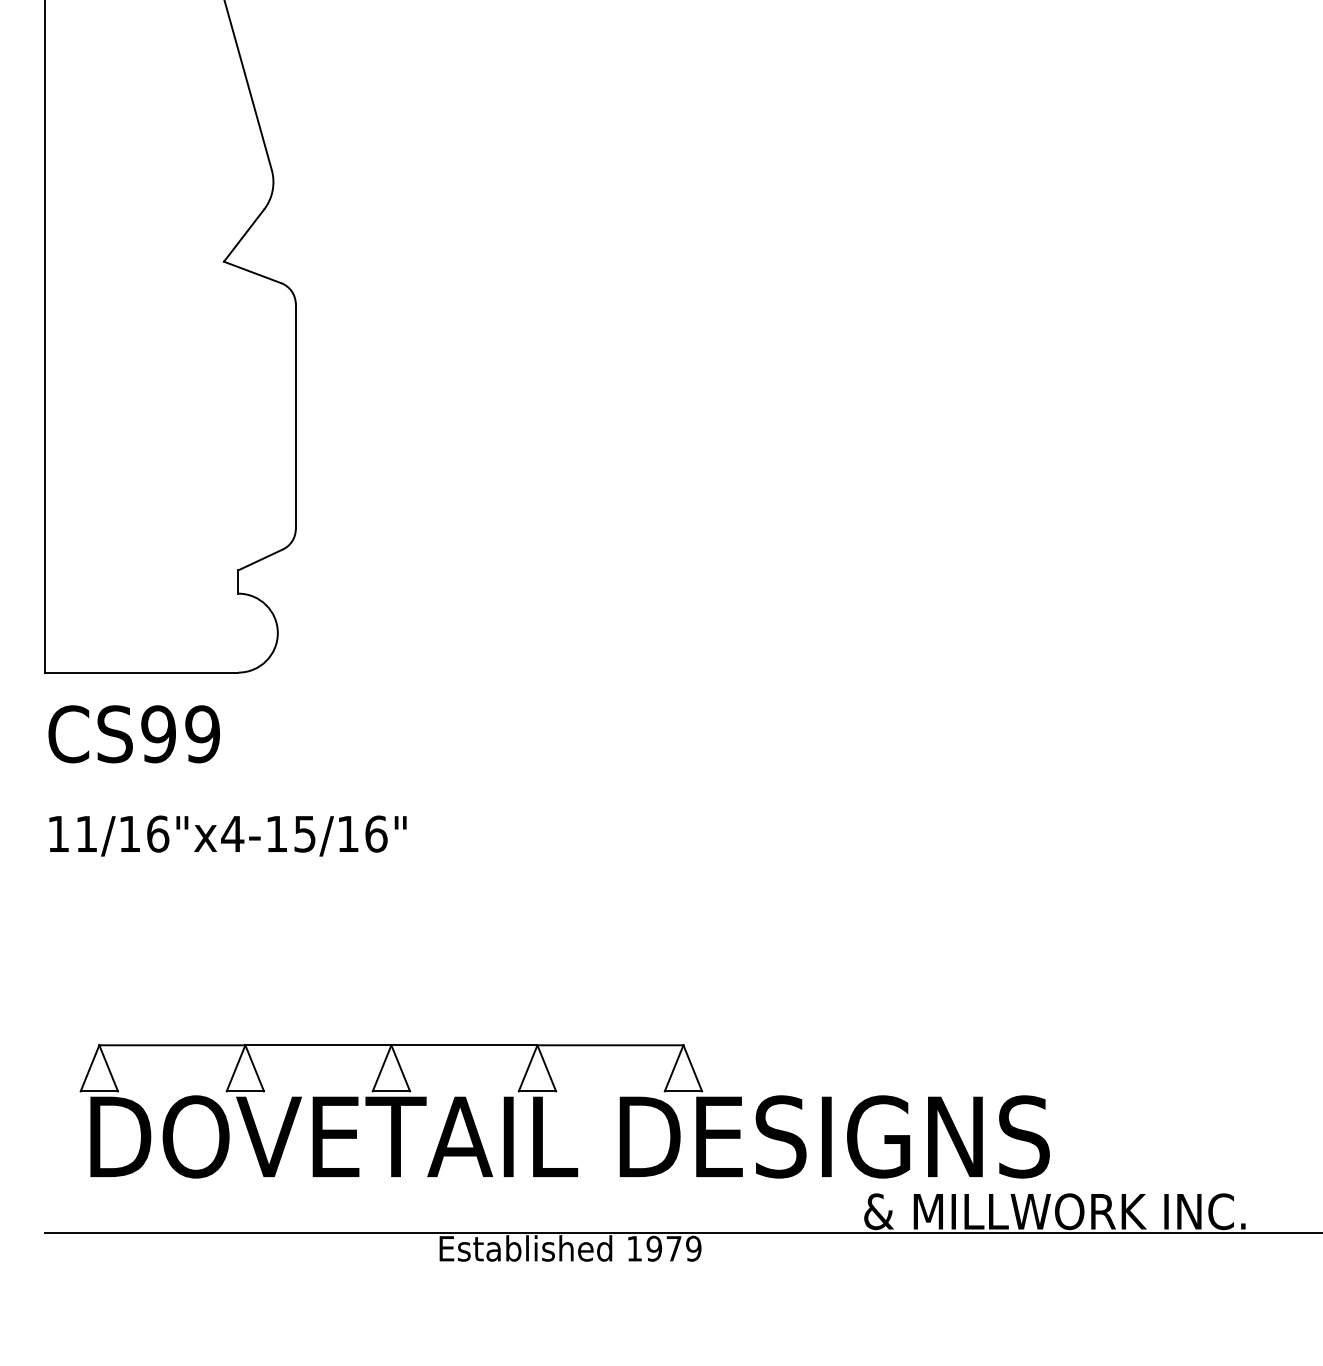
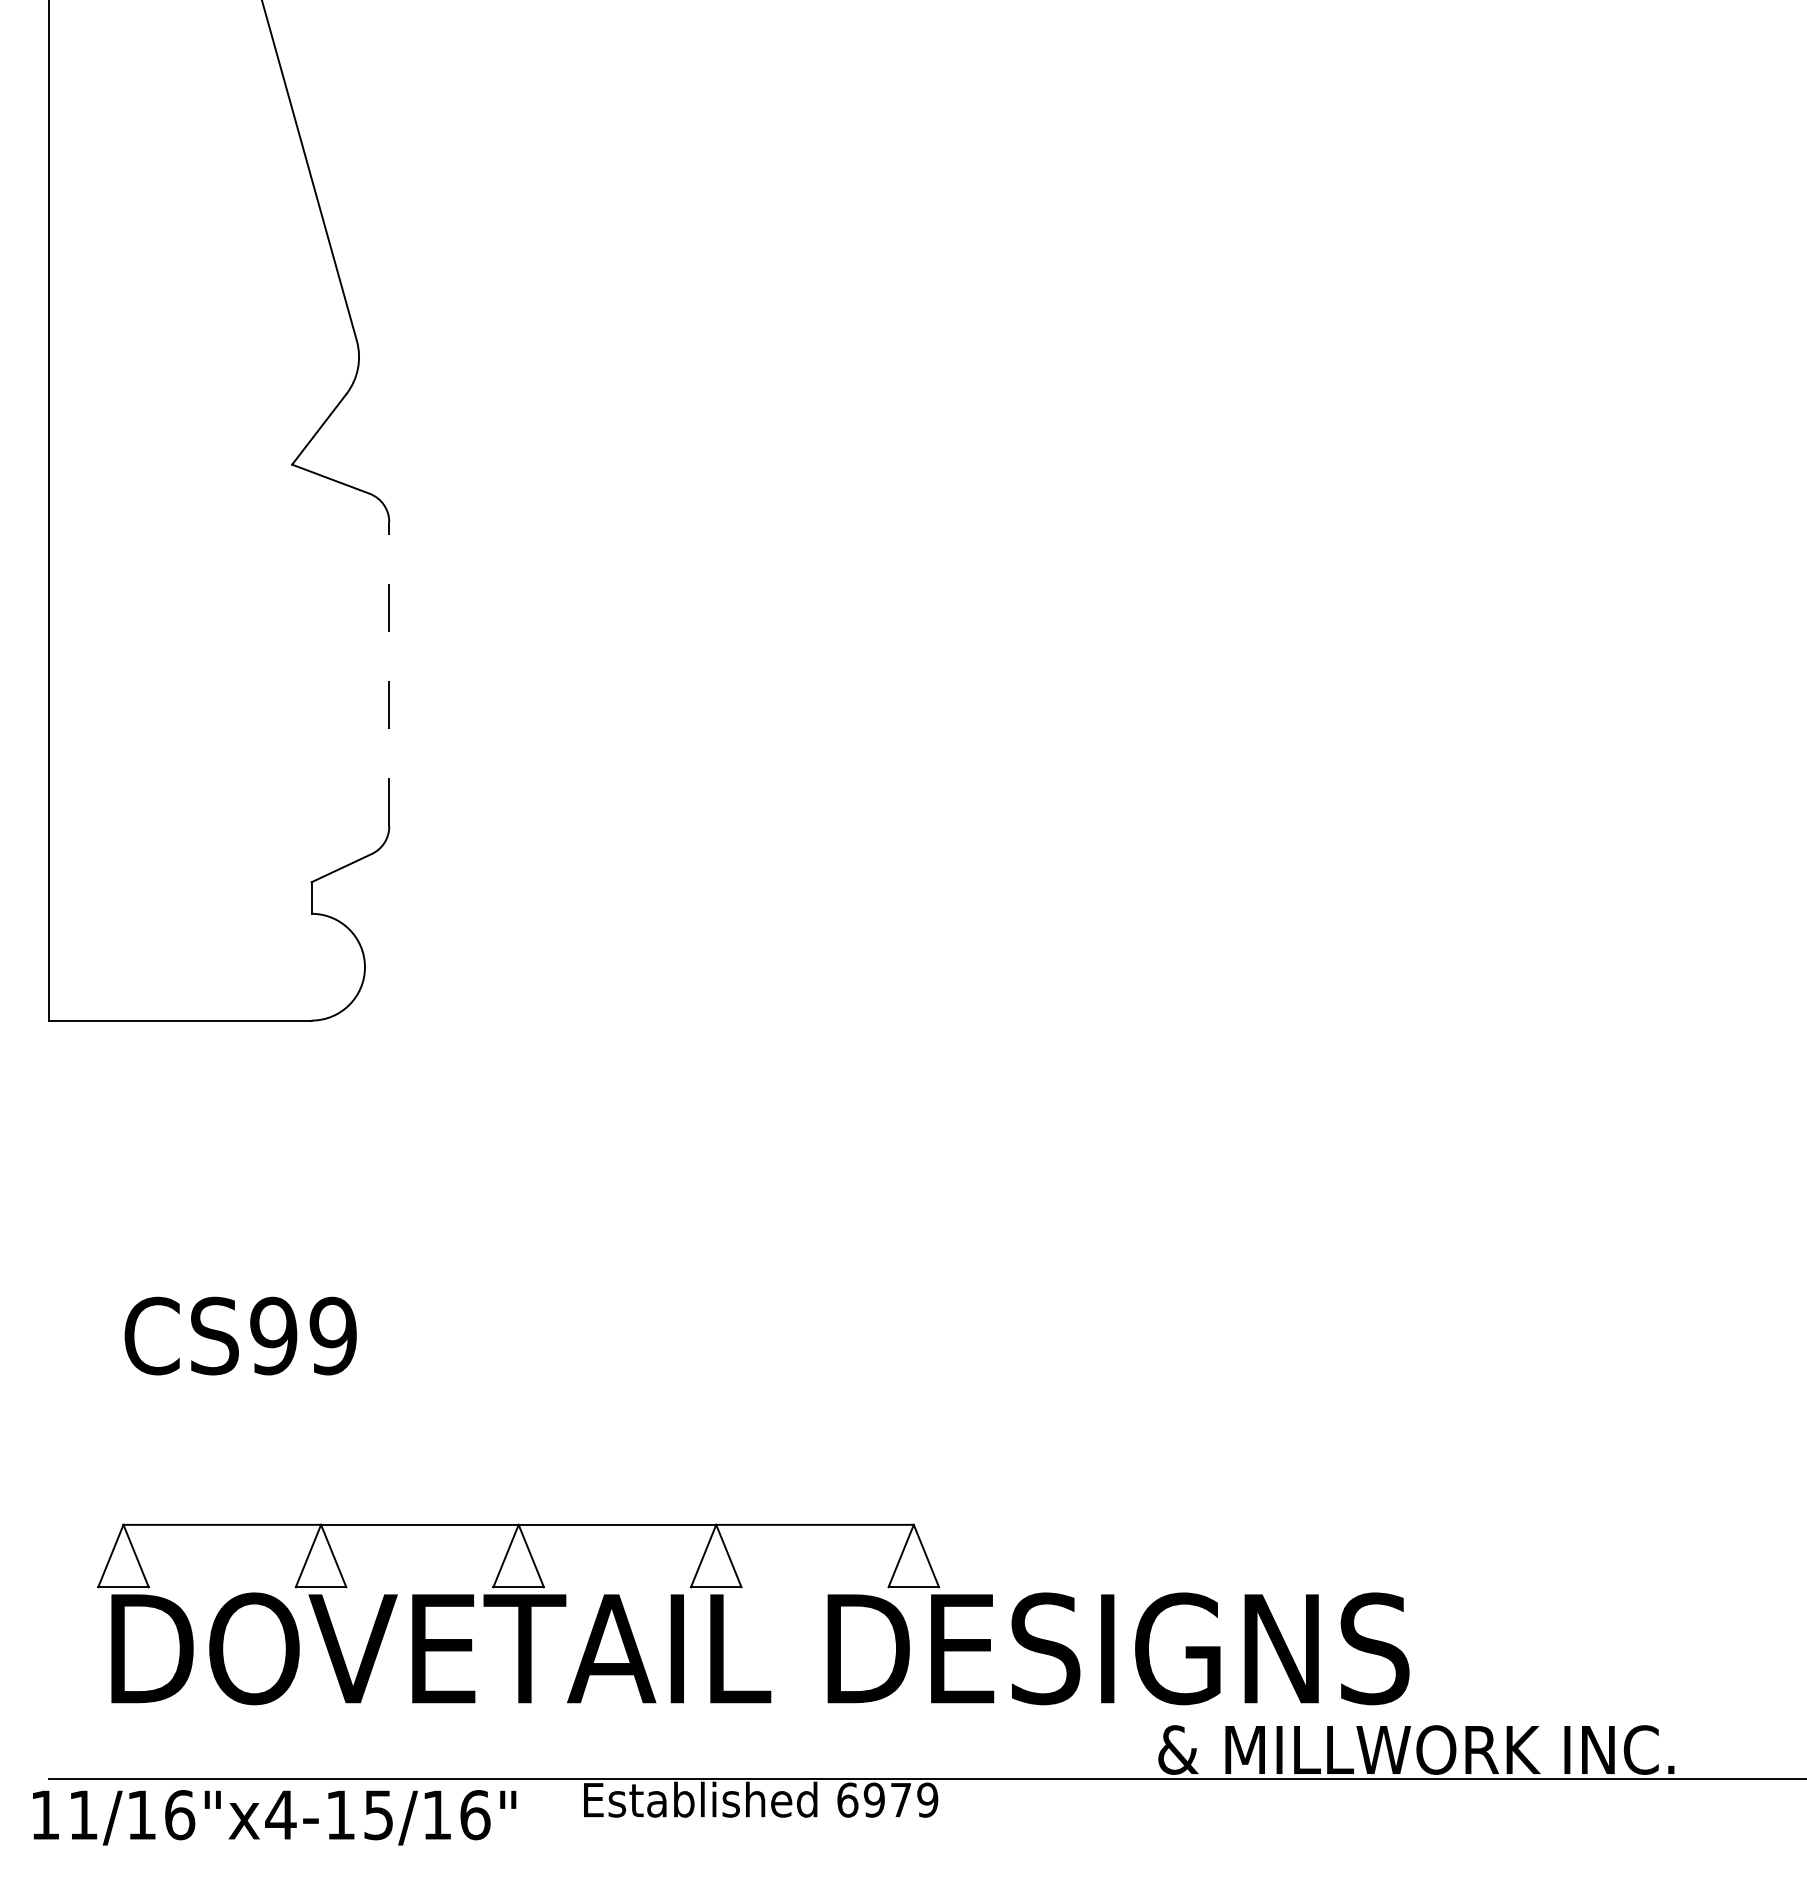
line: (295, 416) -> (389, 673), solid -> dashed
text: (134, 733) -> (240, 1335), moved
text: (227, 835) -> (274, 1817), moved
text: (634, 1248) -> (847, 1799), 1979 -> 6979

